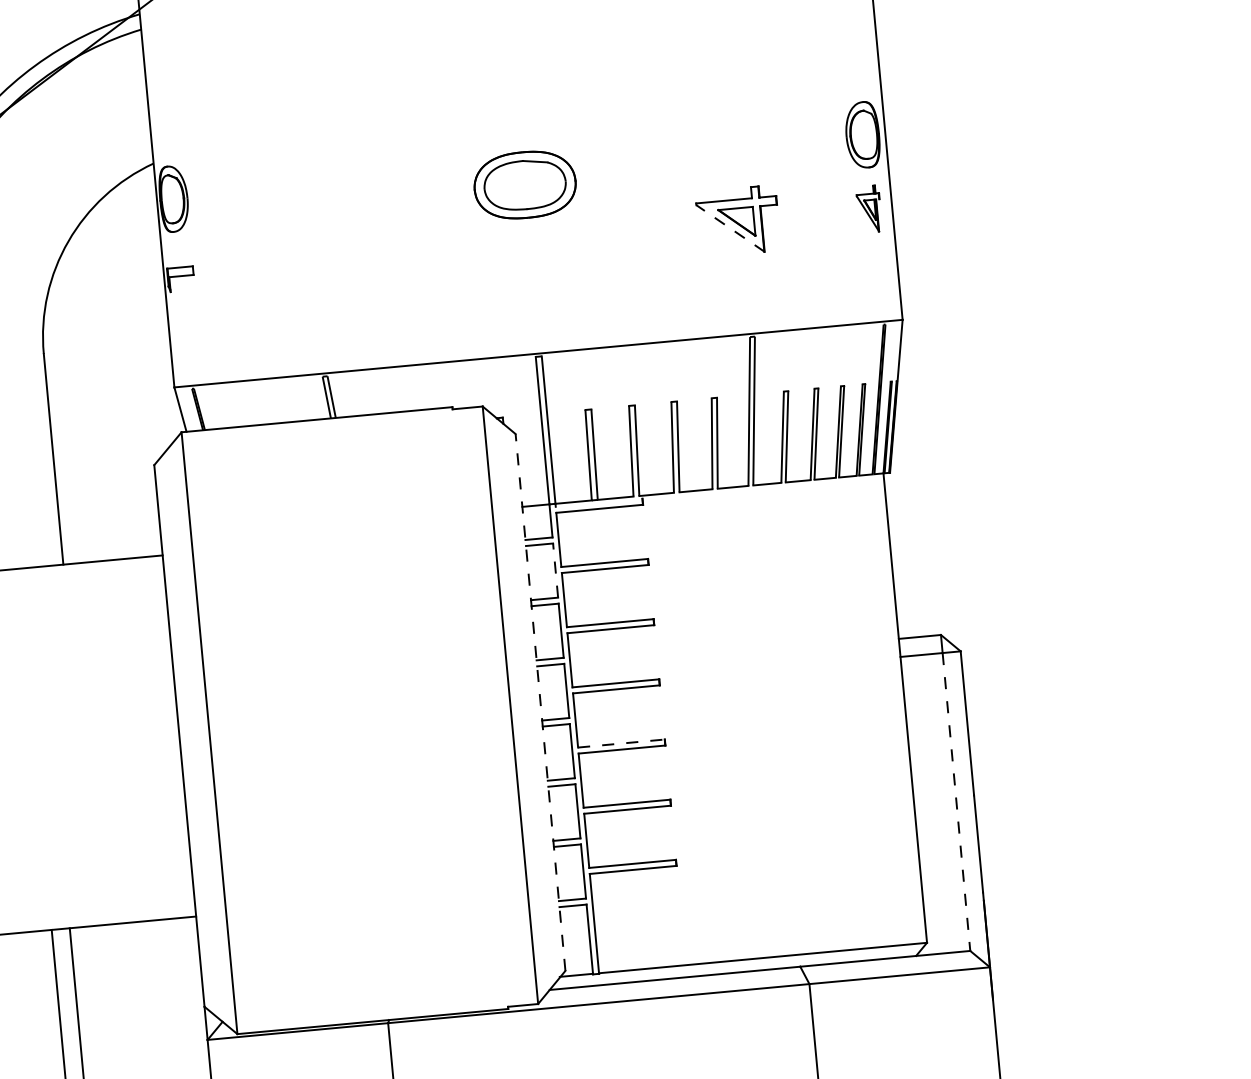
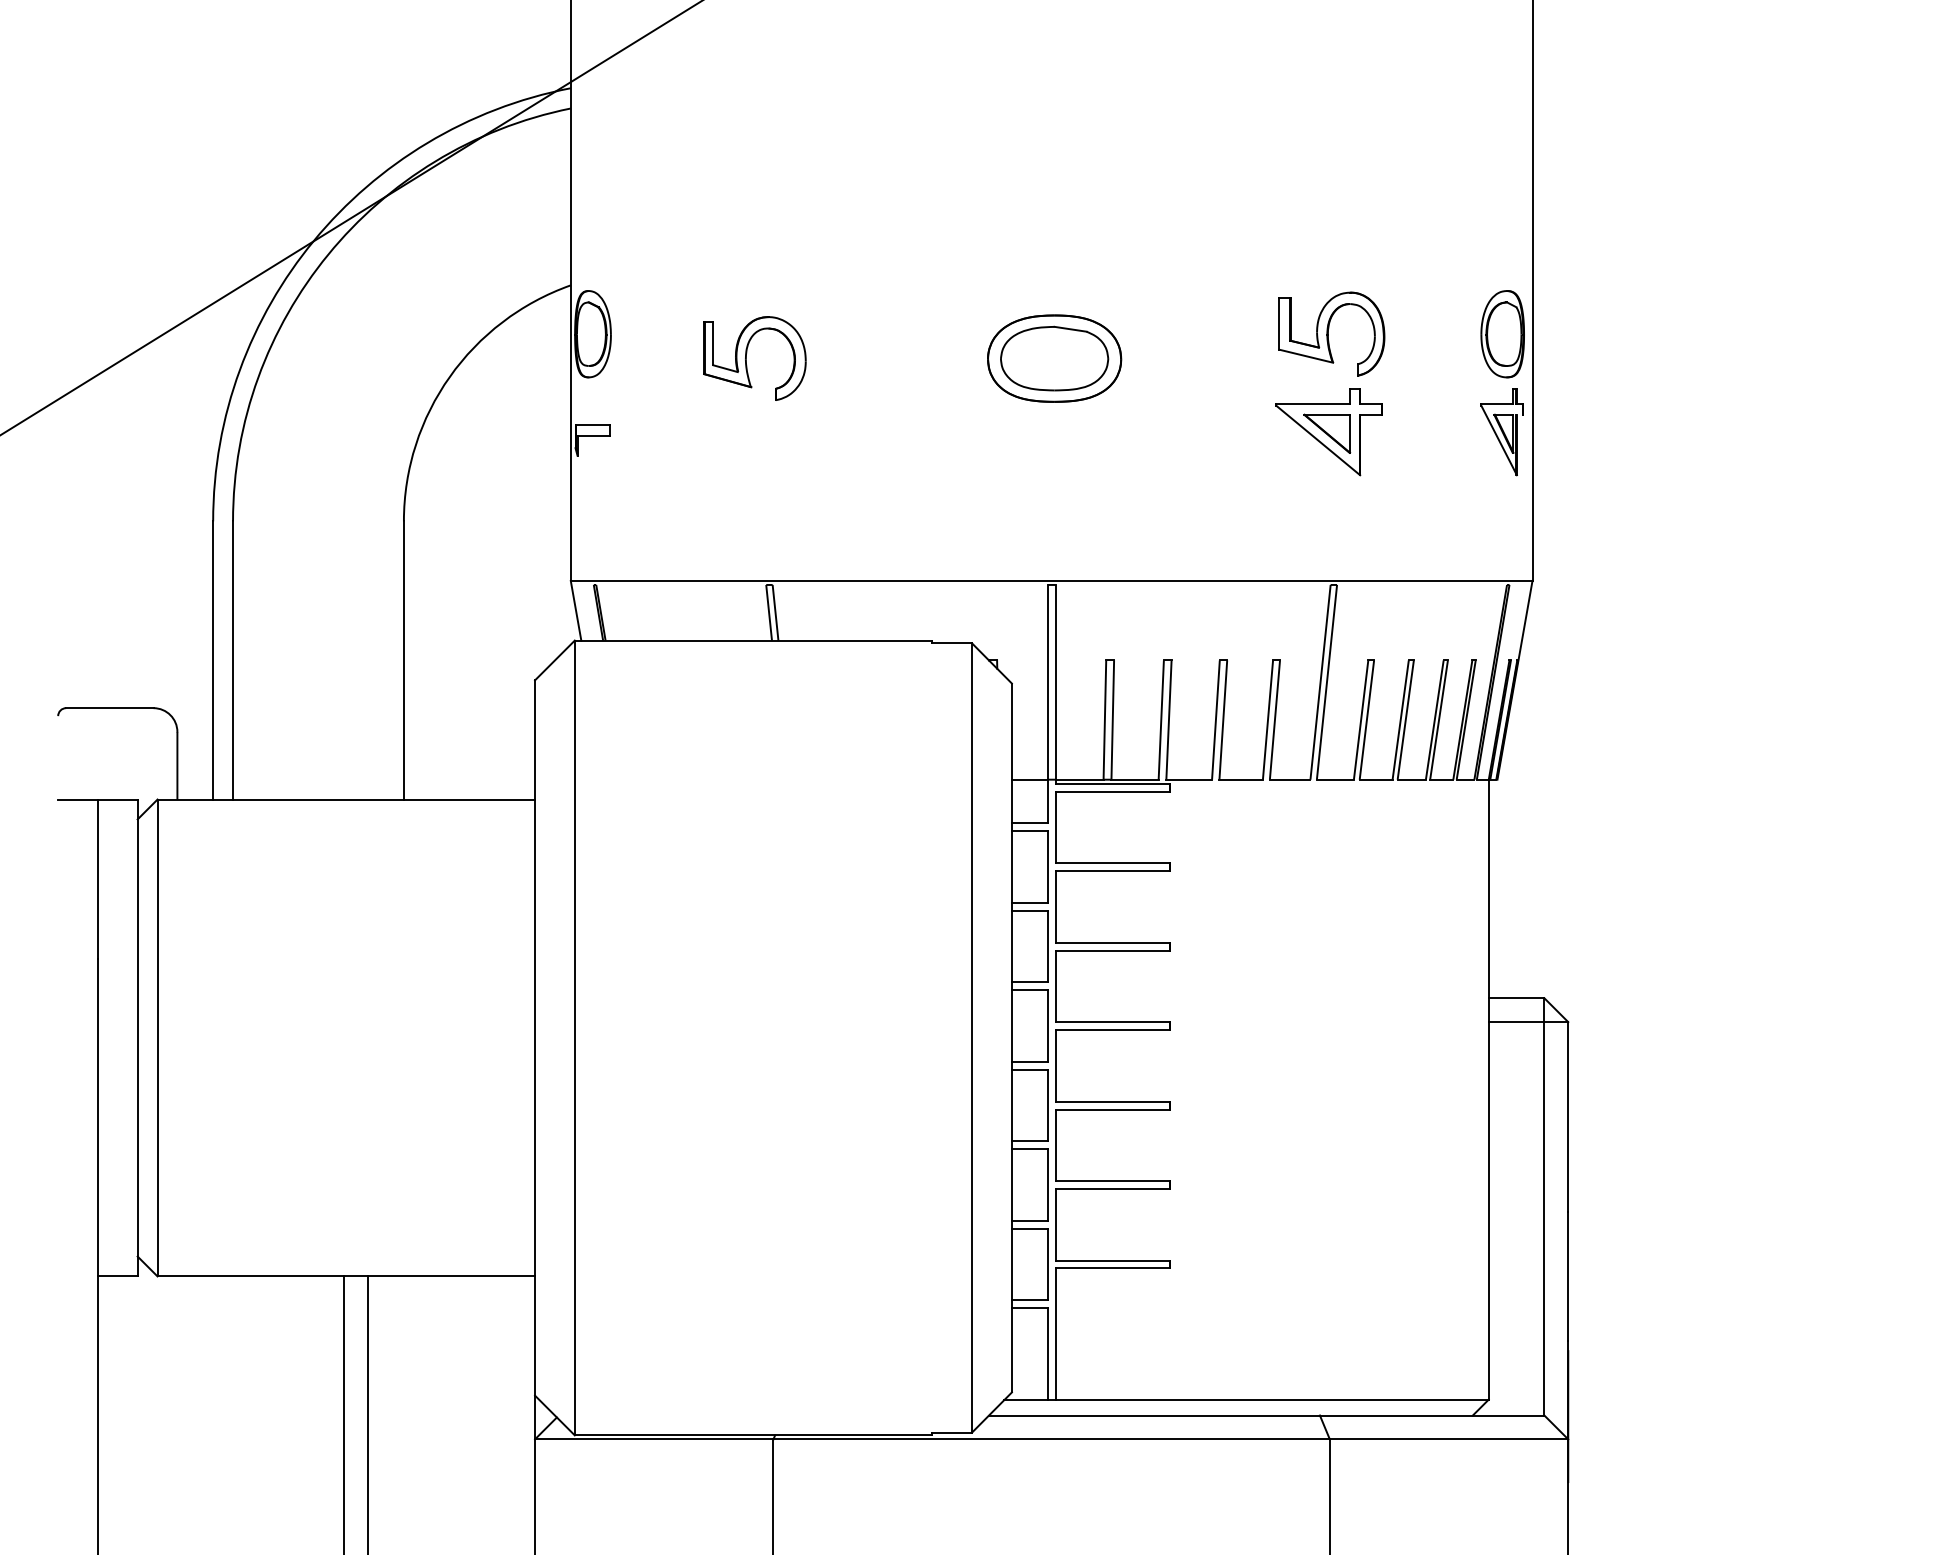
part: (733, 146) -> (1331, 333), added
part: (291, 206) -> (746, 358), added
part: (868, 209) -> (1501, 432), size x1.43
line: (729, 228) -> (1317, 440), dashed -> solid
line: (598, 502) -> (1112, 783), added
line: (555, 570) -> (1047, 867), dashed -> solid
line: (540, 702) -> (1011, 1037), dashed -> solid
line: (621, 743) -> (1113, 1101), dashed -> solid
line: (956, 801) -> (1544, 1218), dashed -> solid

